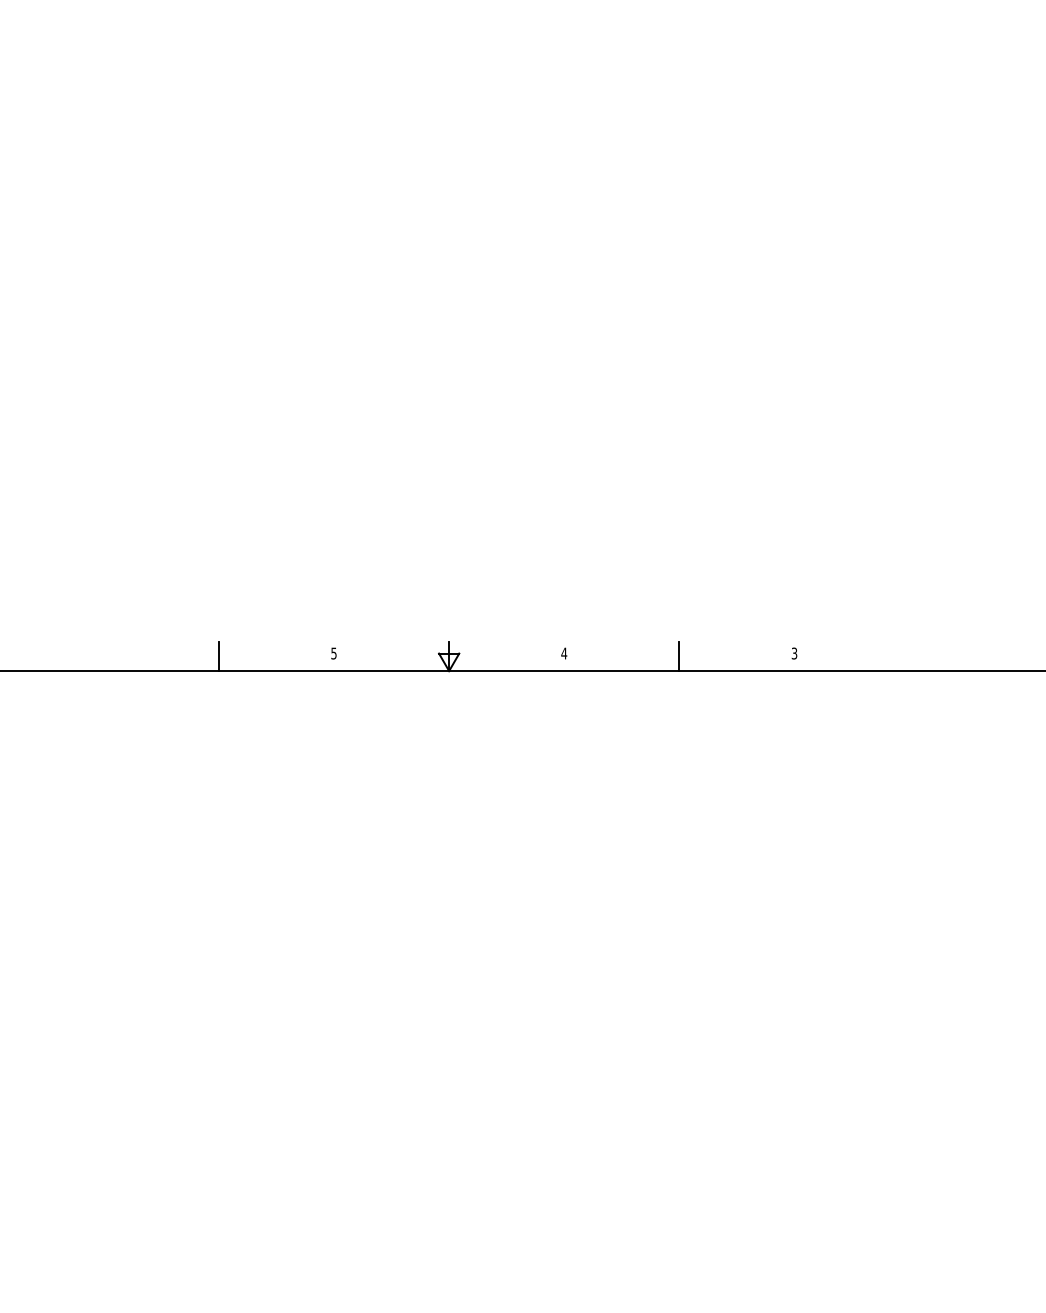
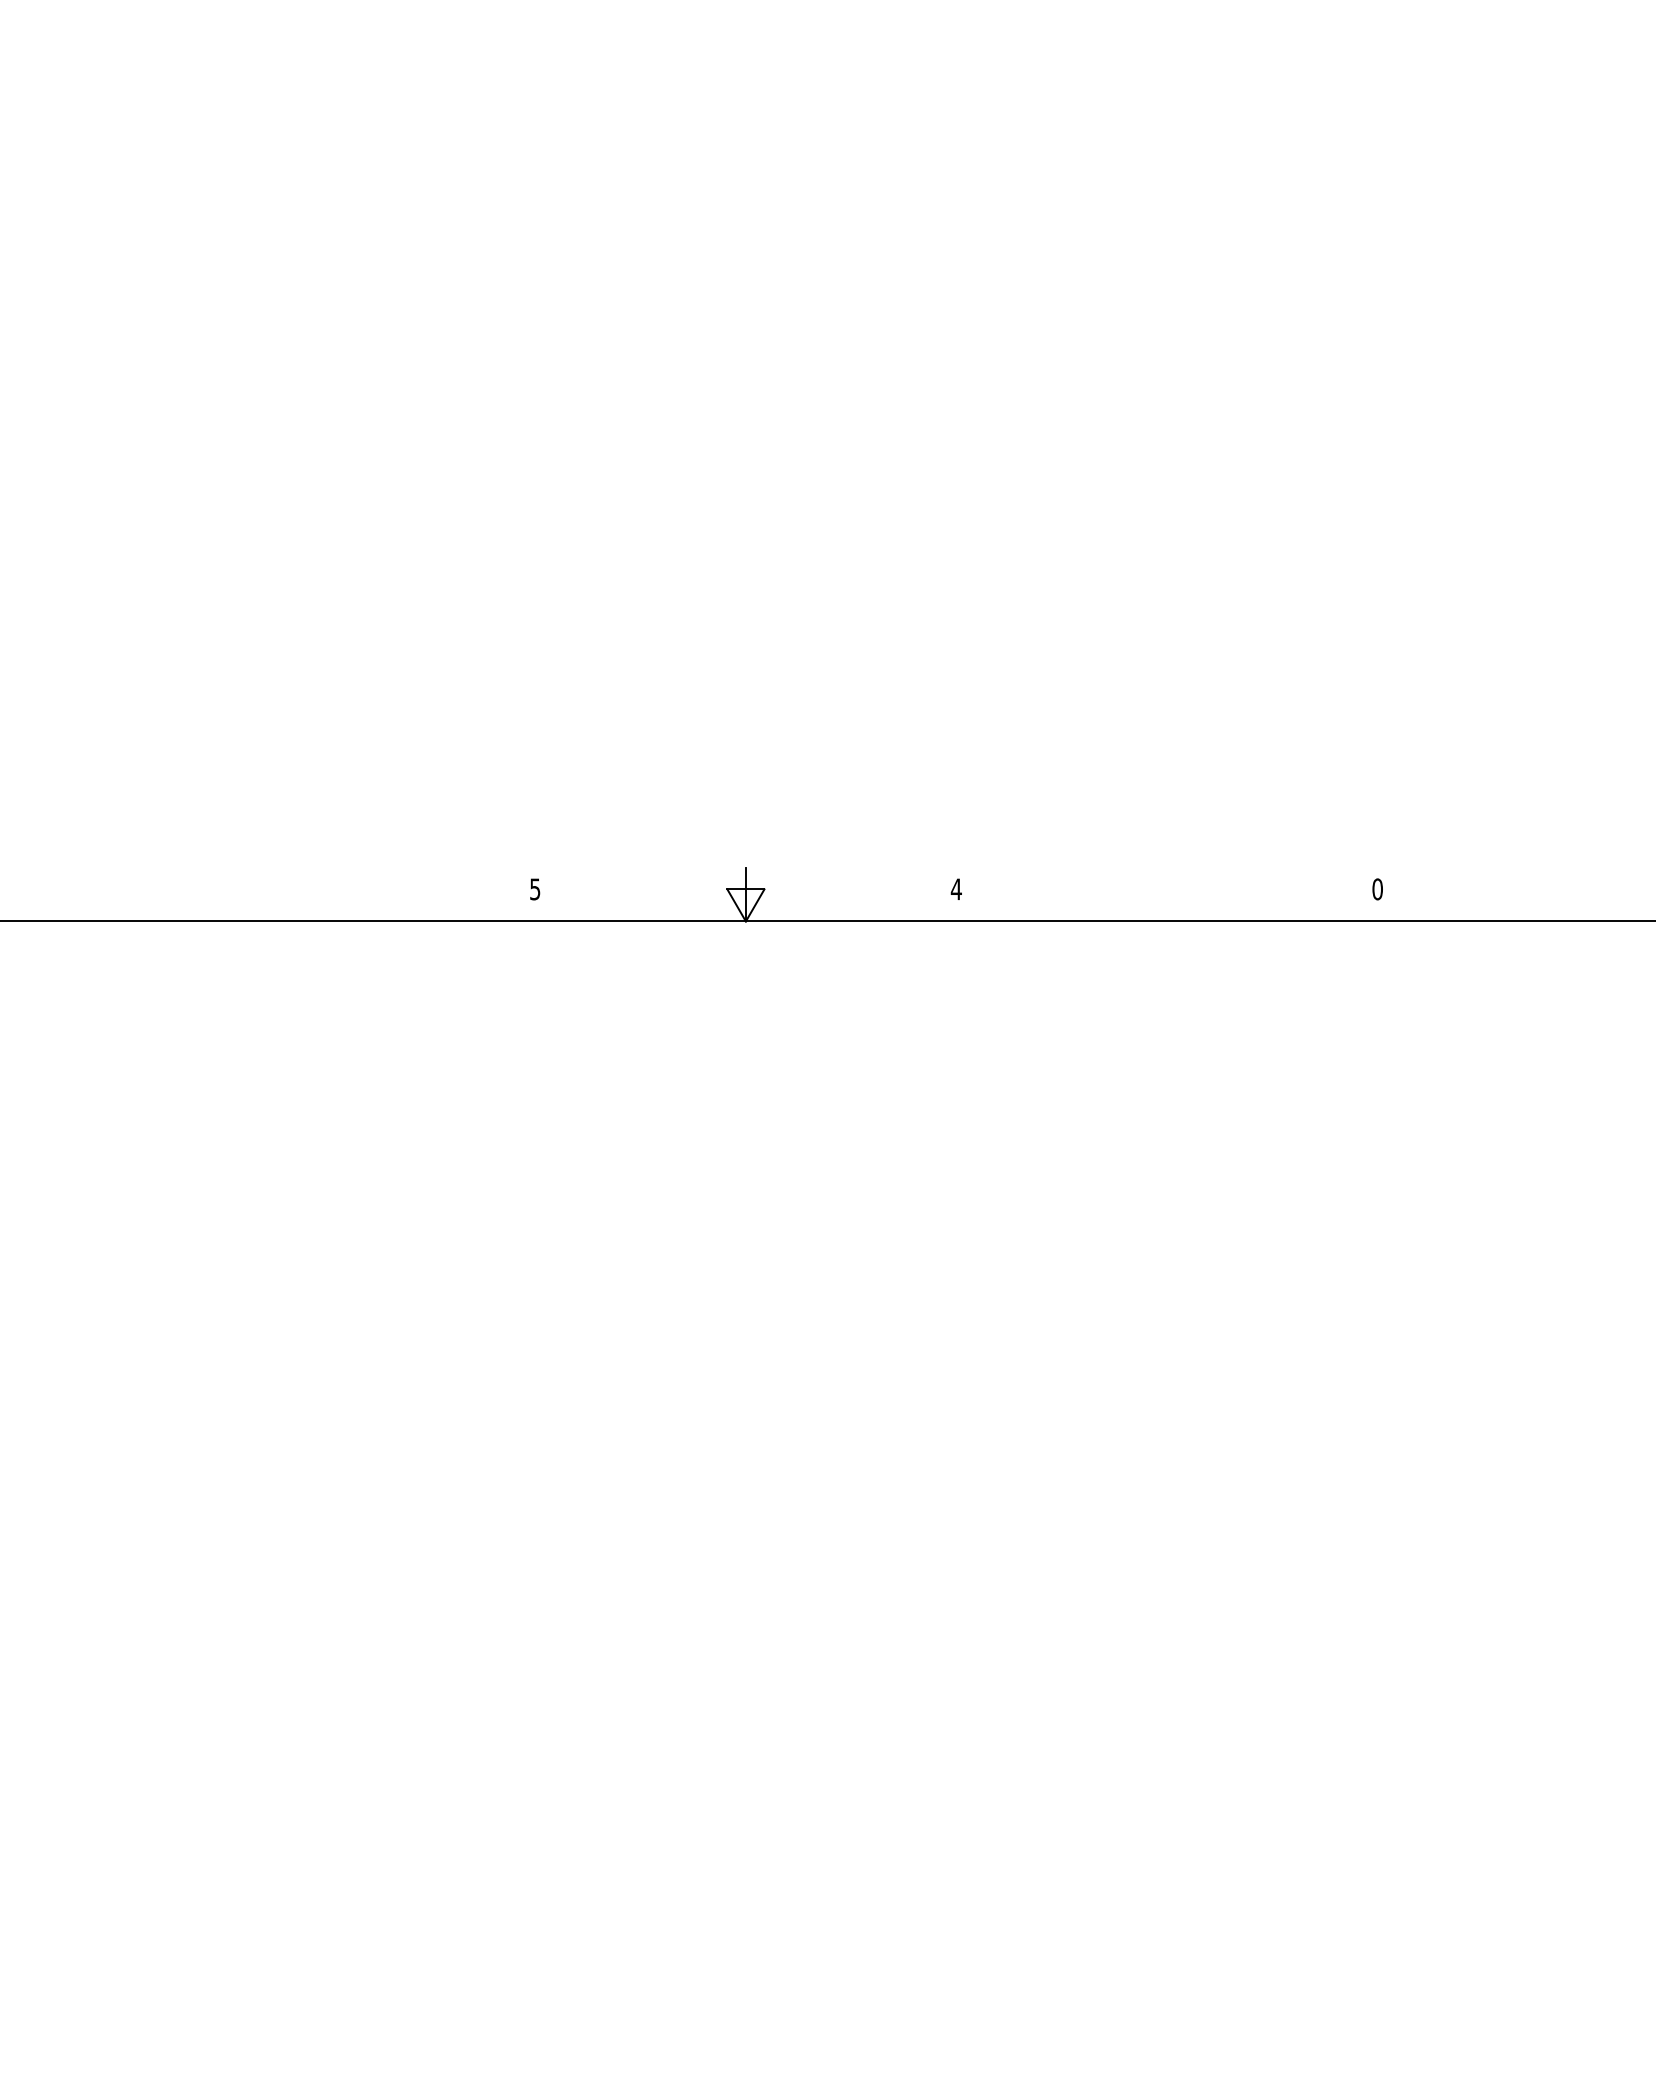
text: (794, 653) -> (1377, 889), 3 -> 0
line: (218, 656) -> (324, 894), removed
line: (679, 656) -> (1167, 894), removed

